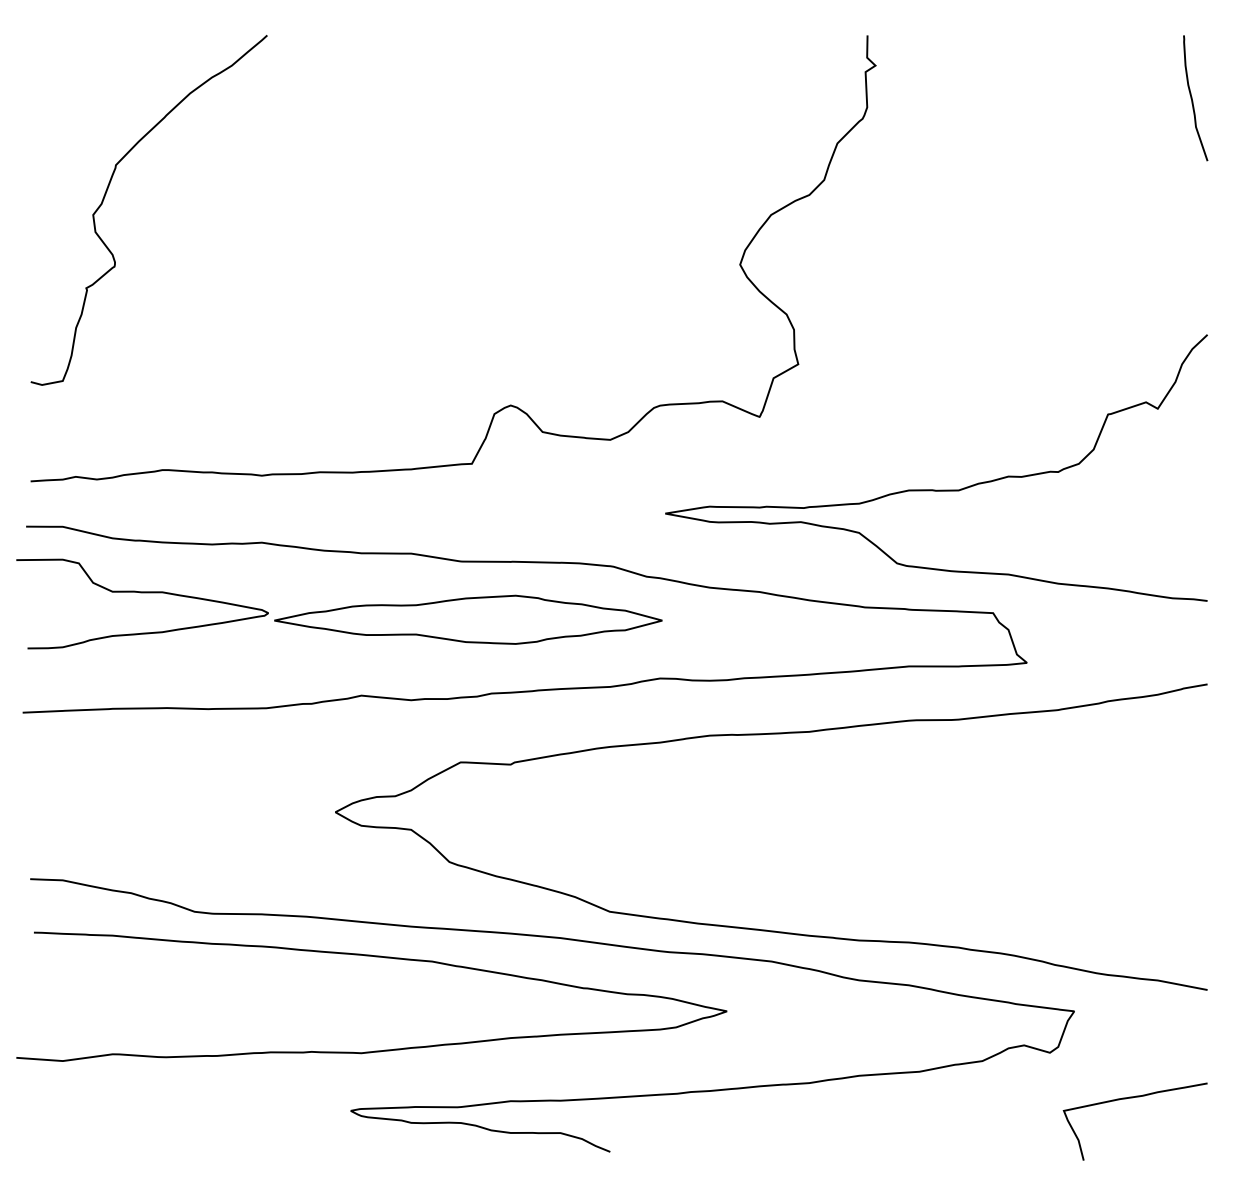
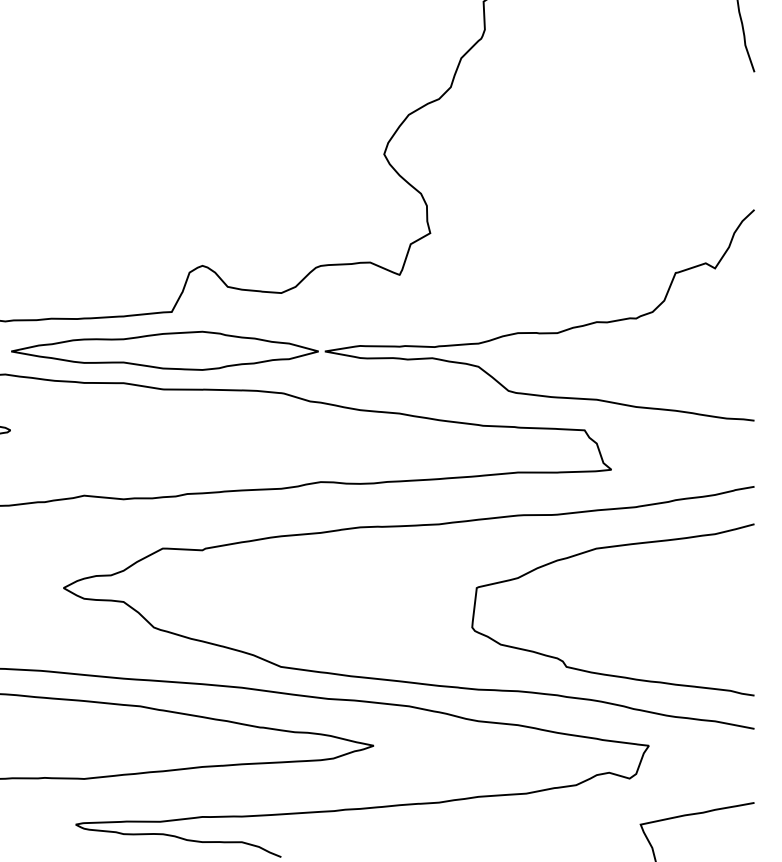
part: (468, 619) -> (165, 350), moved
curve: (1018, 762) -> (604, 548), added

